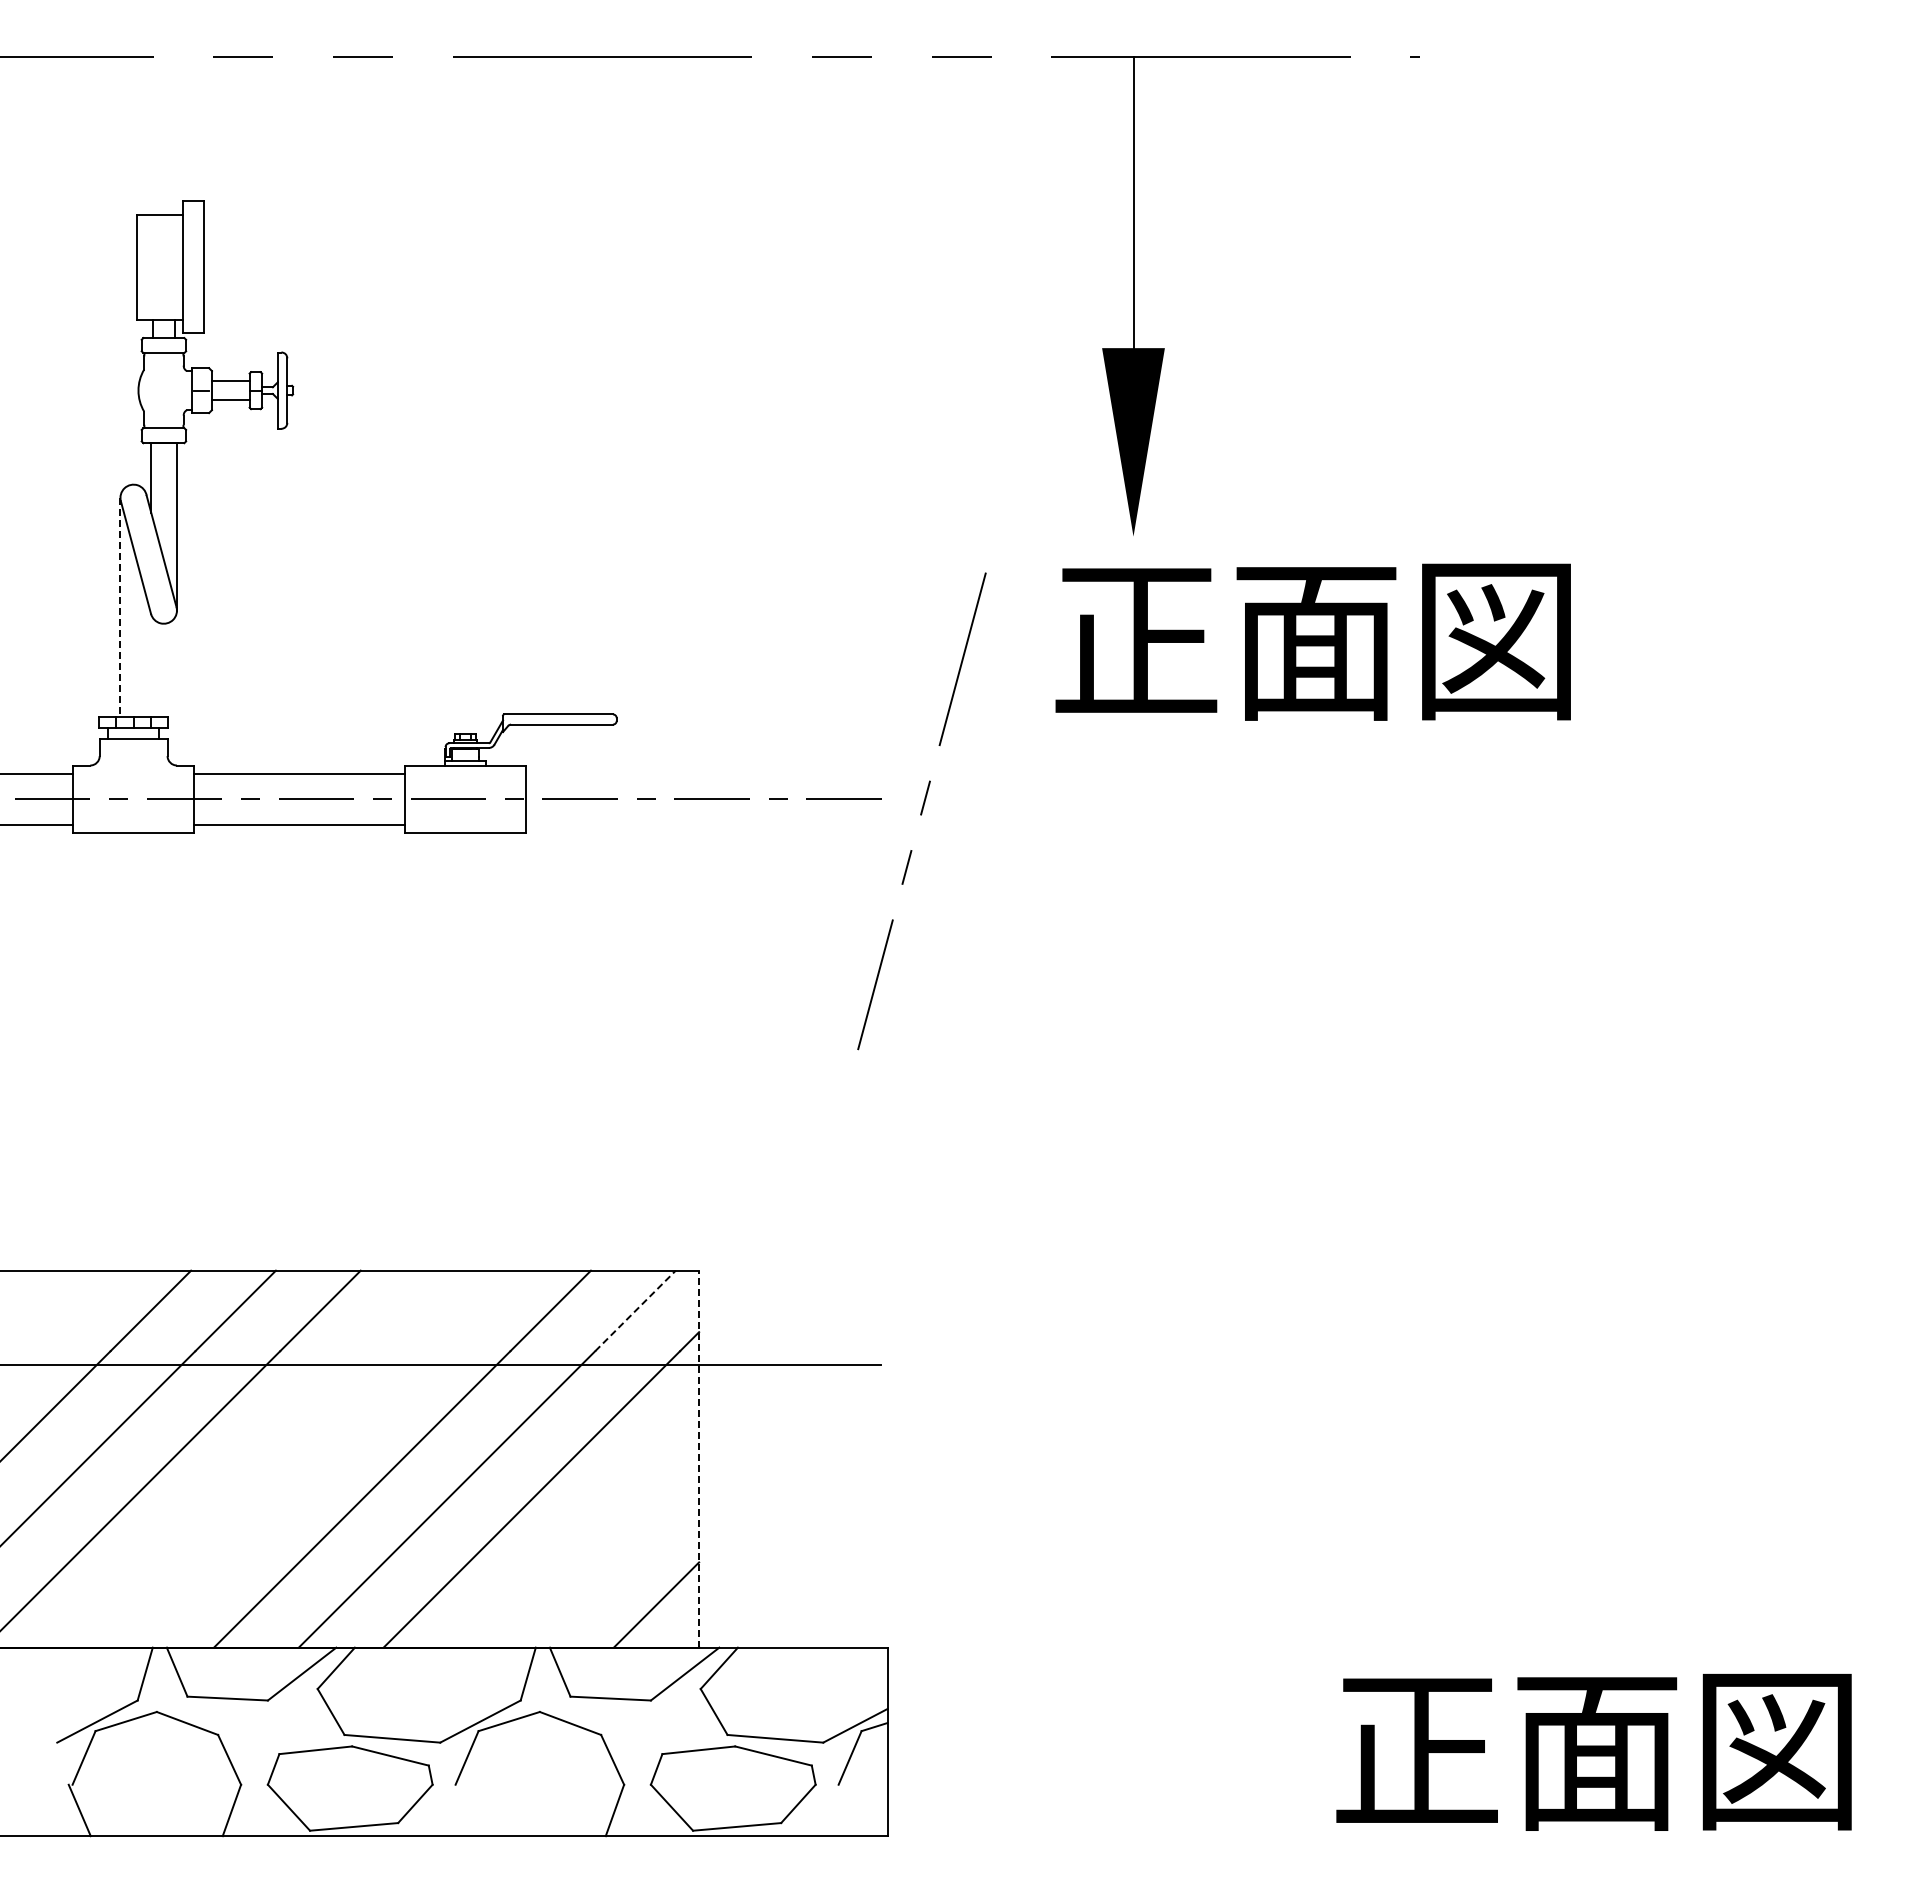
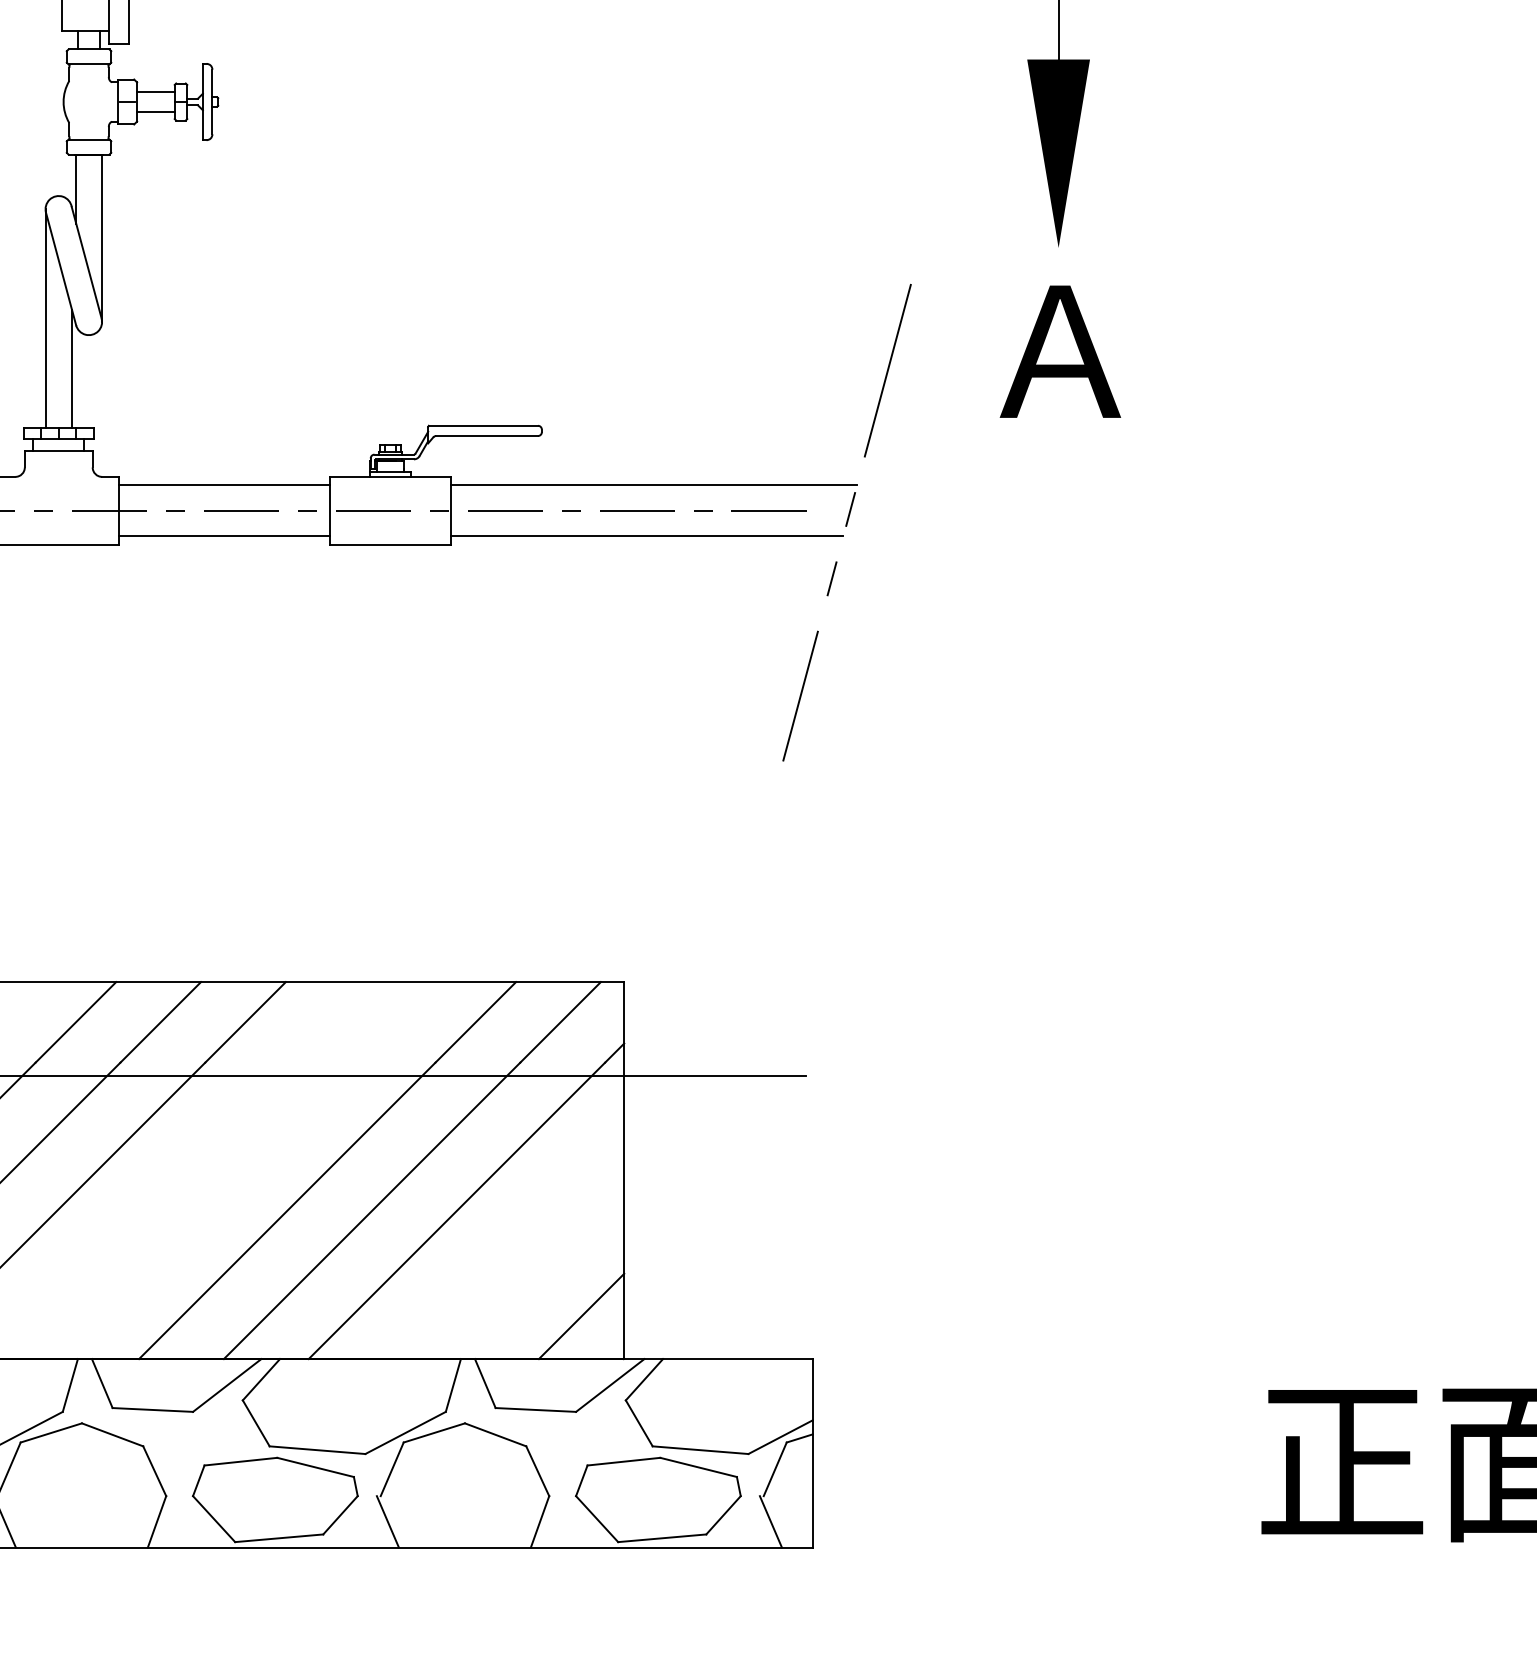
line: (120, 607) -> (45, 318), dashed -> solid
text: (1312, 641) -> (1237, 352), 正面図 -> Ａ
line: (146, 657) -> (71, 368), added
line: (728, 773) -> (653, 484), added
line: (721, 825) -> (646, 536), added
line: (635, 1310) -> (560, 1021), dashed -> solid
line: (699, 1458) -> (624, 1169), dashed -> solid
line: (462, 1810) -> (387, 1521), added
line: (845, 1810) -> (770, 1521), added

